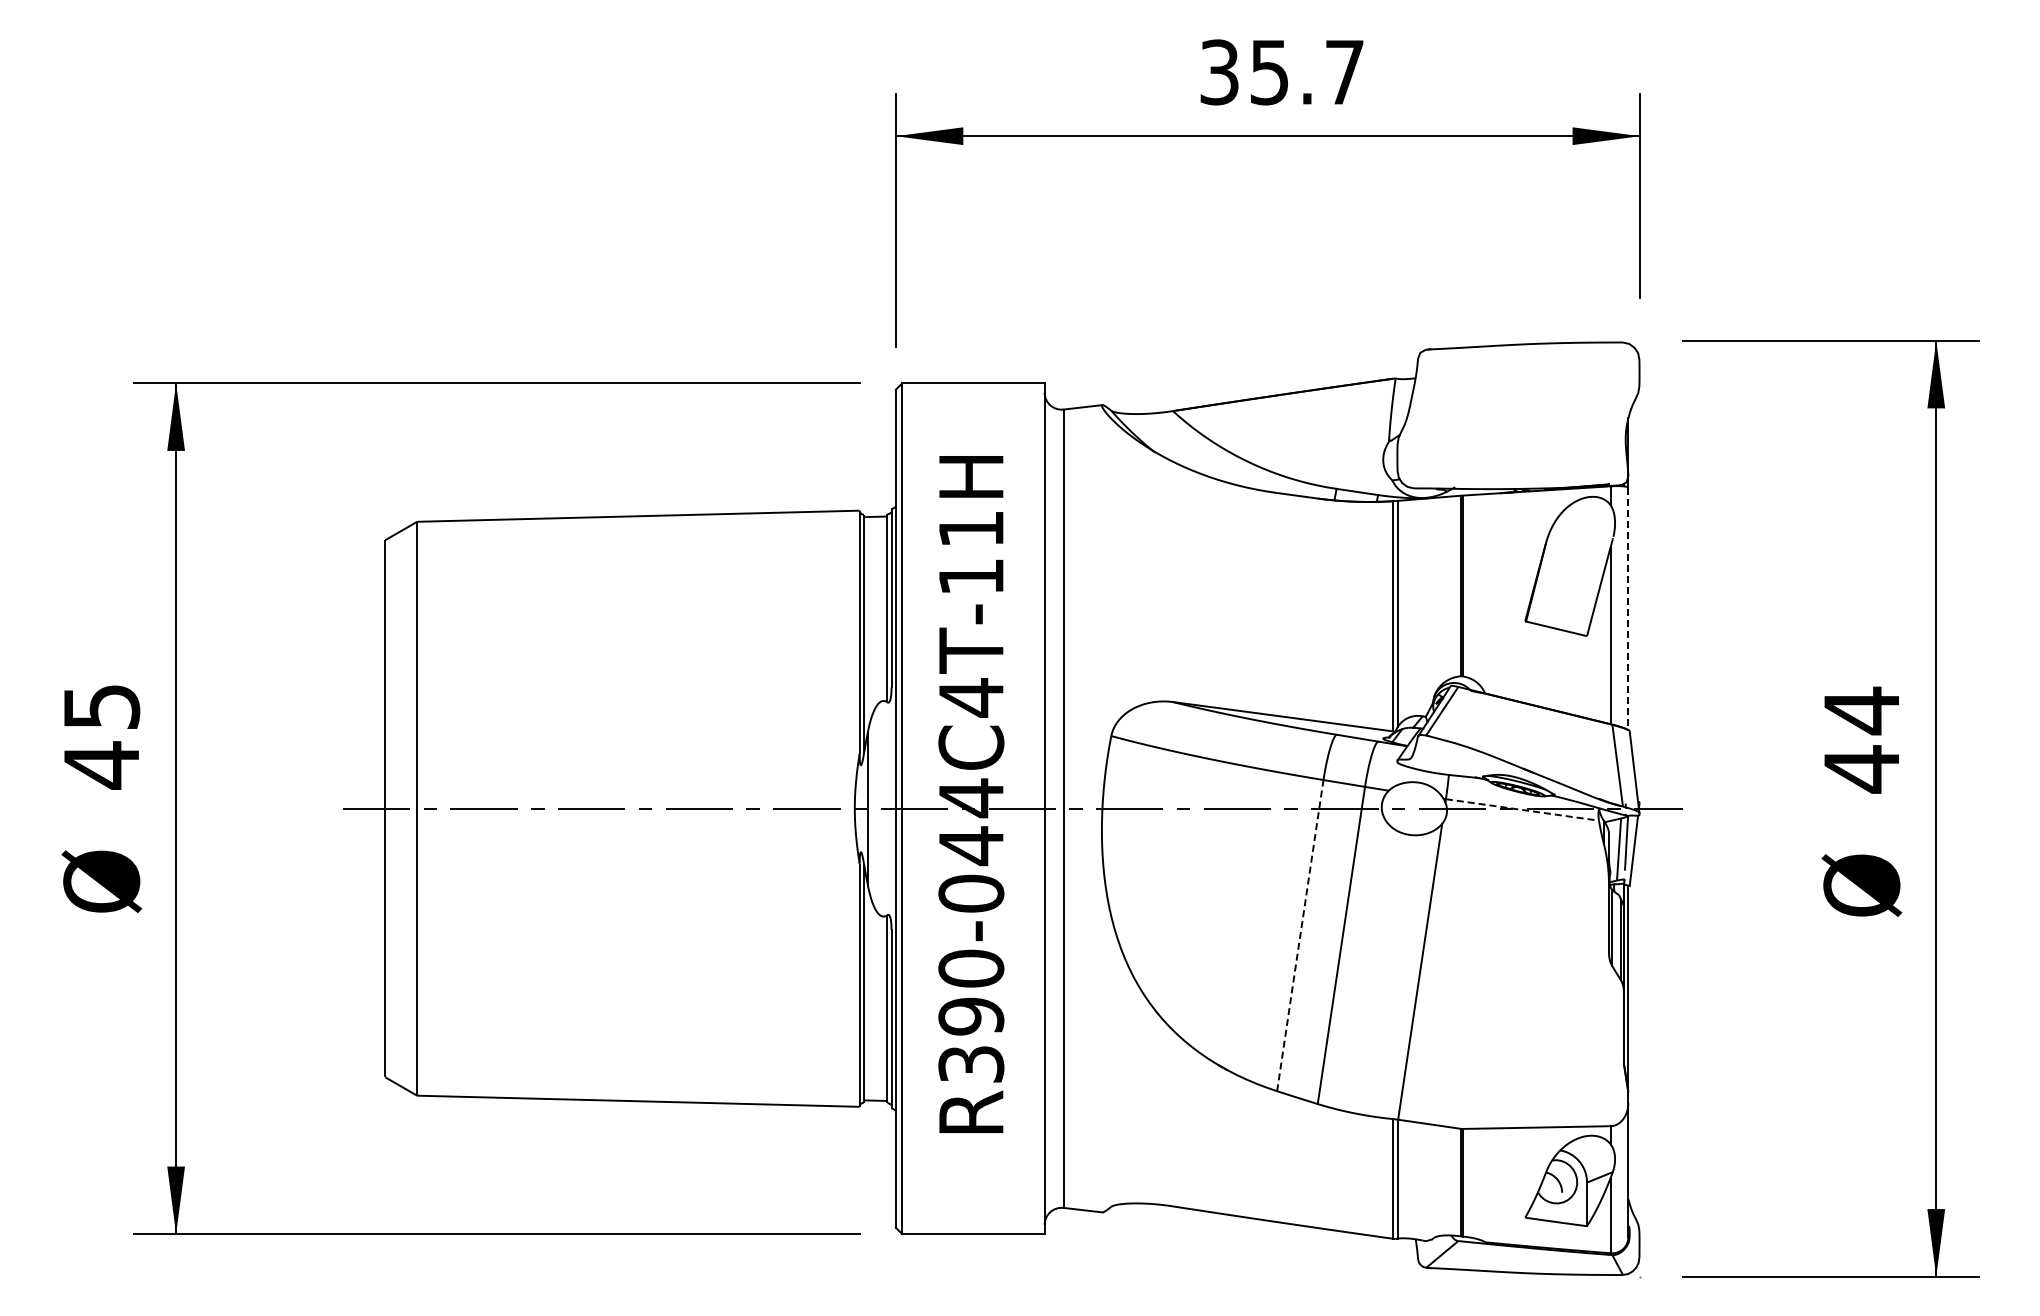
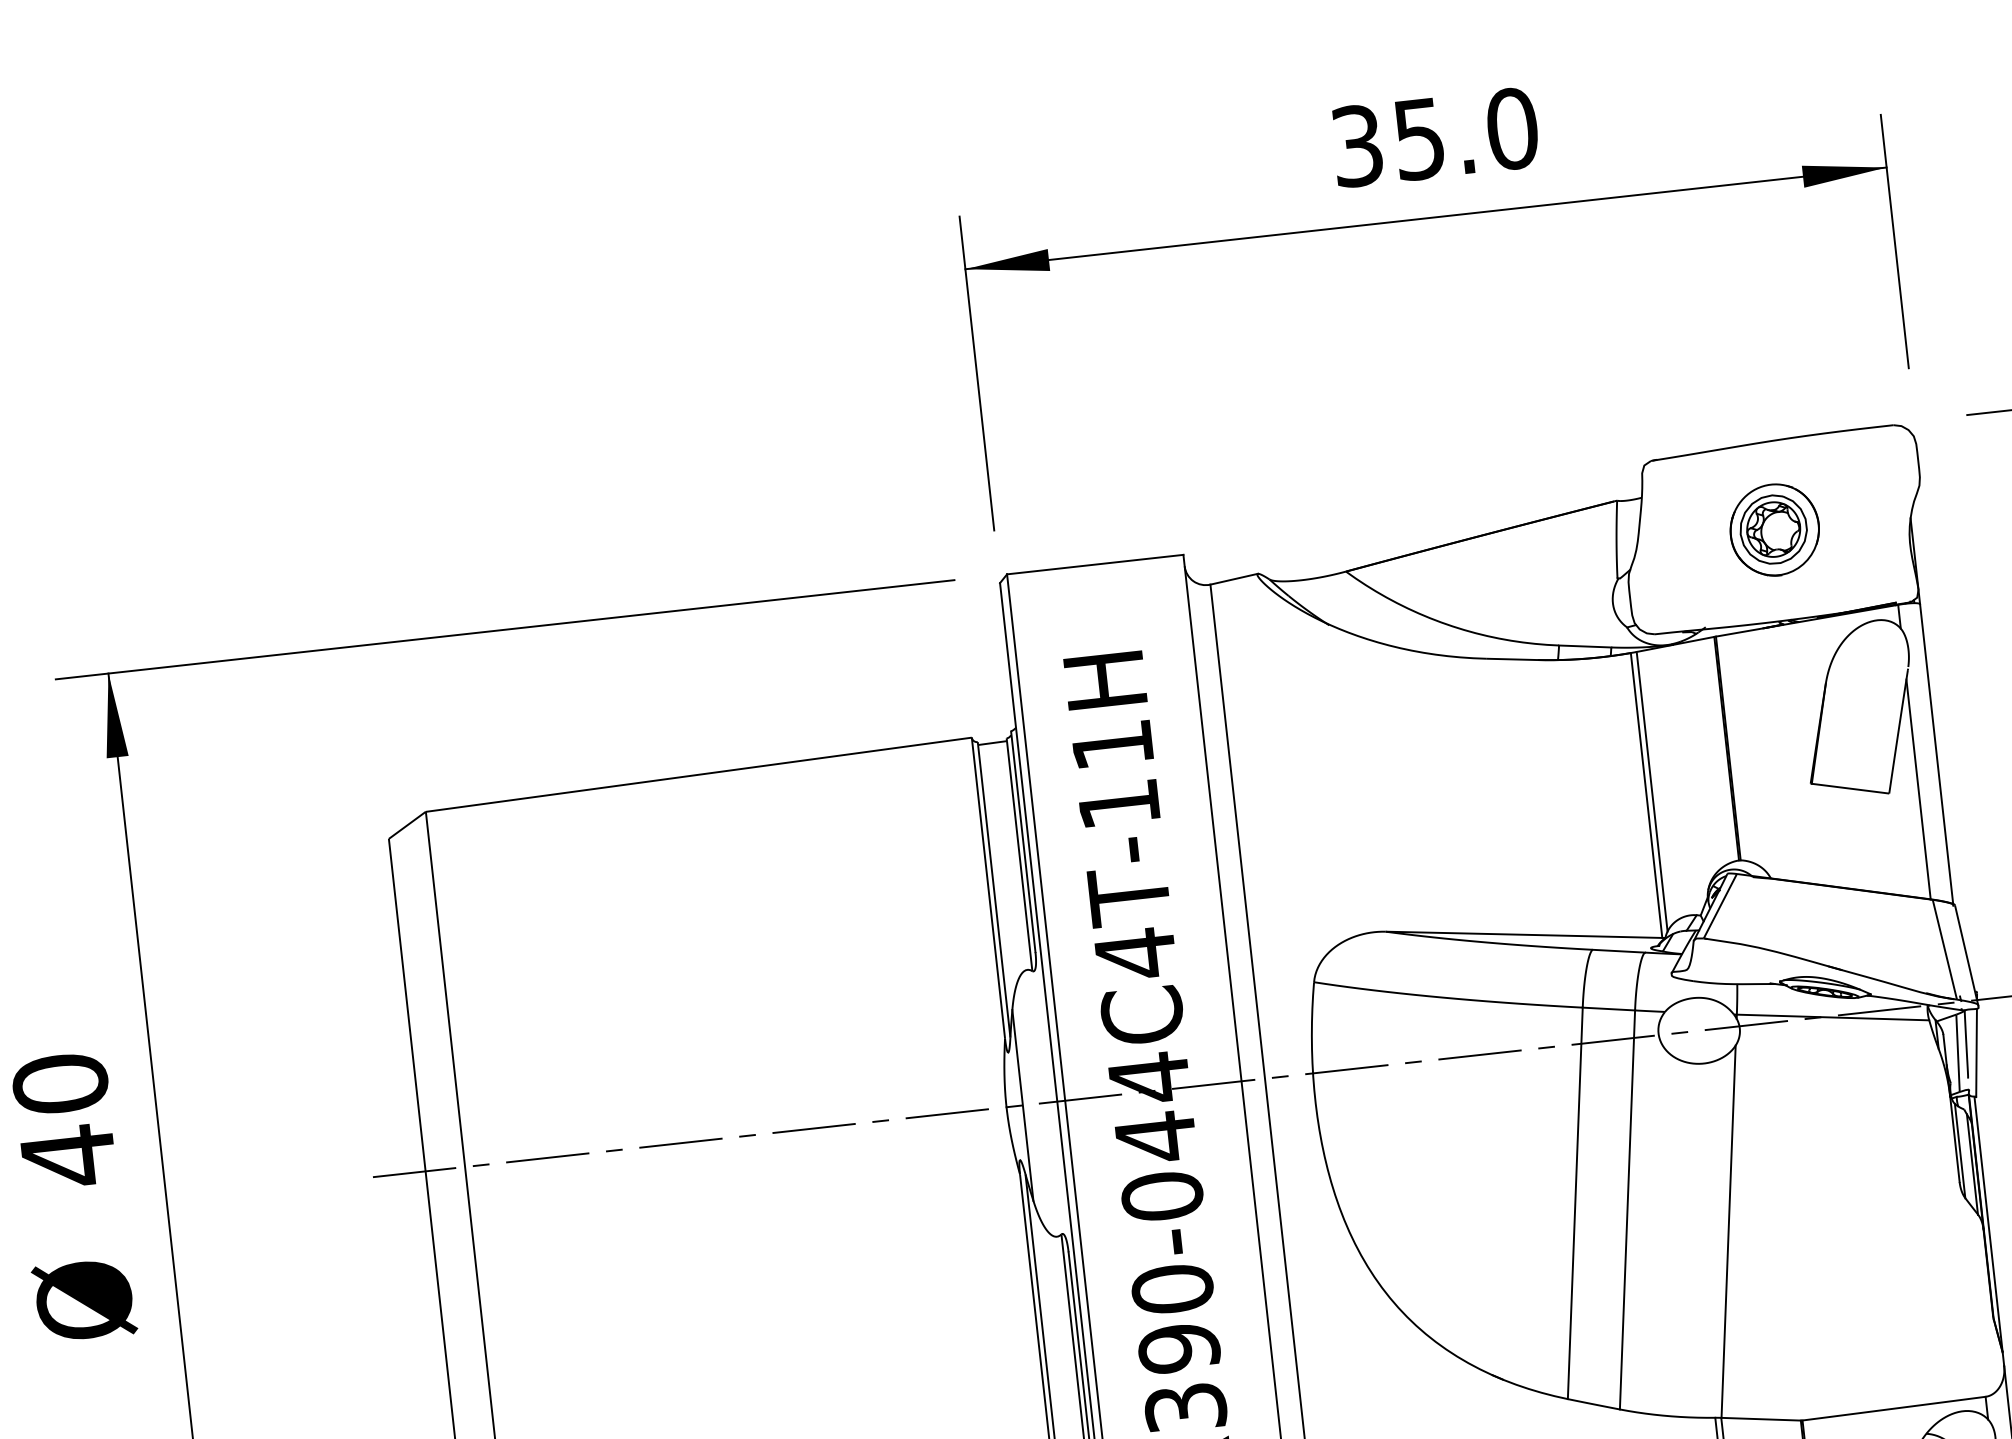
text: (1344, 72) -> (1512, 129), 35.7 -> 35.0
part: (1518, 415) -> (1774, 529), added
line: (1628, 609) -> (1936, 754), dashed -> solid
text: (101, 706) -> (60, 1083), 45 -> 40
line: (1522, 810) -> (1833, 1018), dashed -> solid
line: (1300, 935) -> (1575, 1203), dashed -> solid

